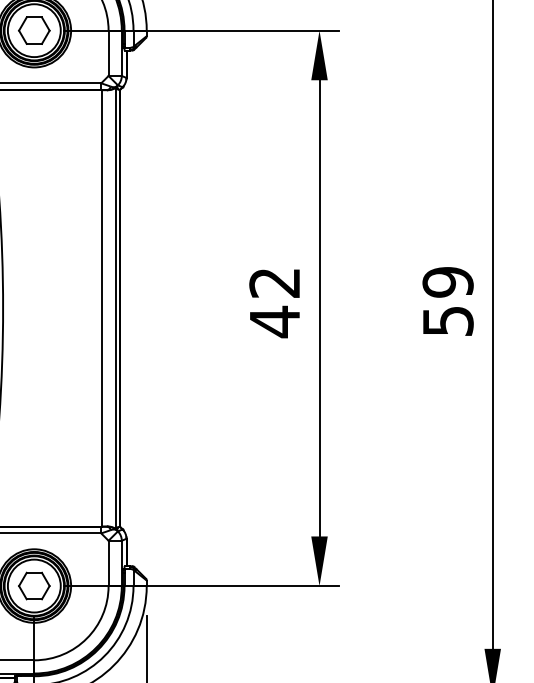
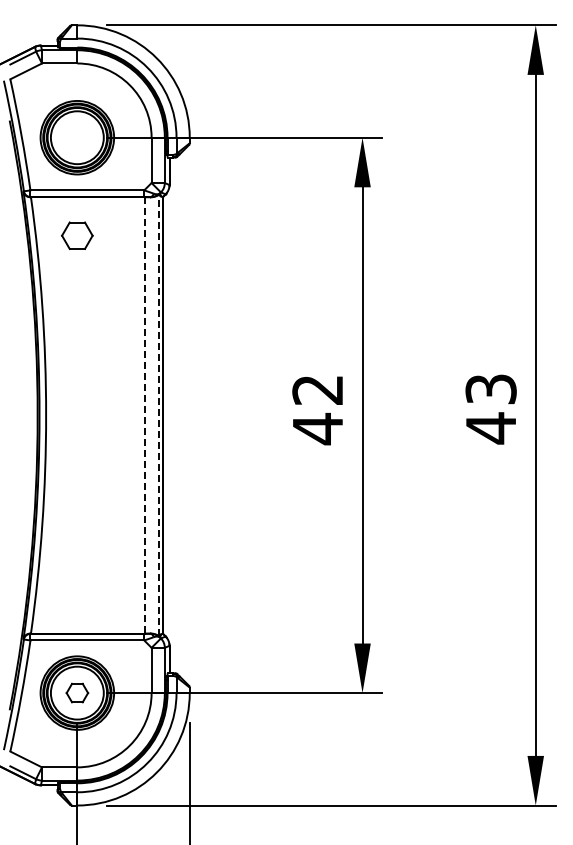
part: (34, 30) -> (77, 235), moved
text: (447, 302) -> (490, 409), 59 -> 43
line: (115, 307) -> (158, 414), solid -> dashed
line: (102, 308) -> (145, 415), solid -> dashed
part: (34, 585) -> (77, 692), size x0.7

